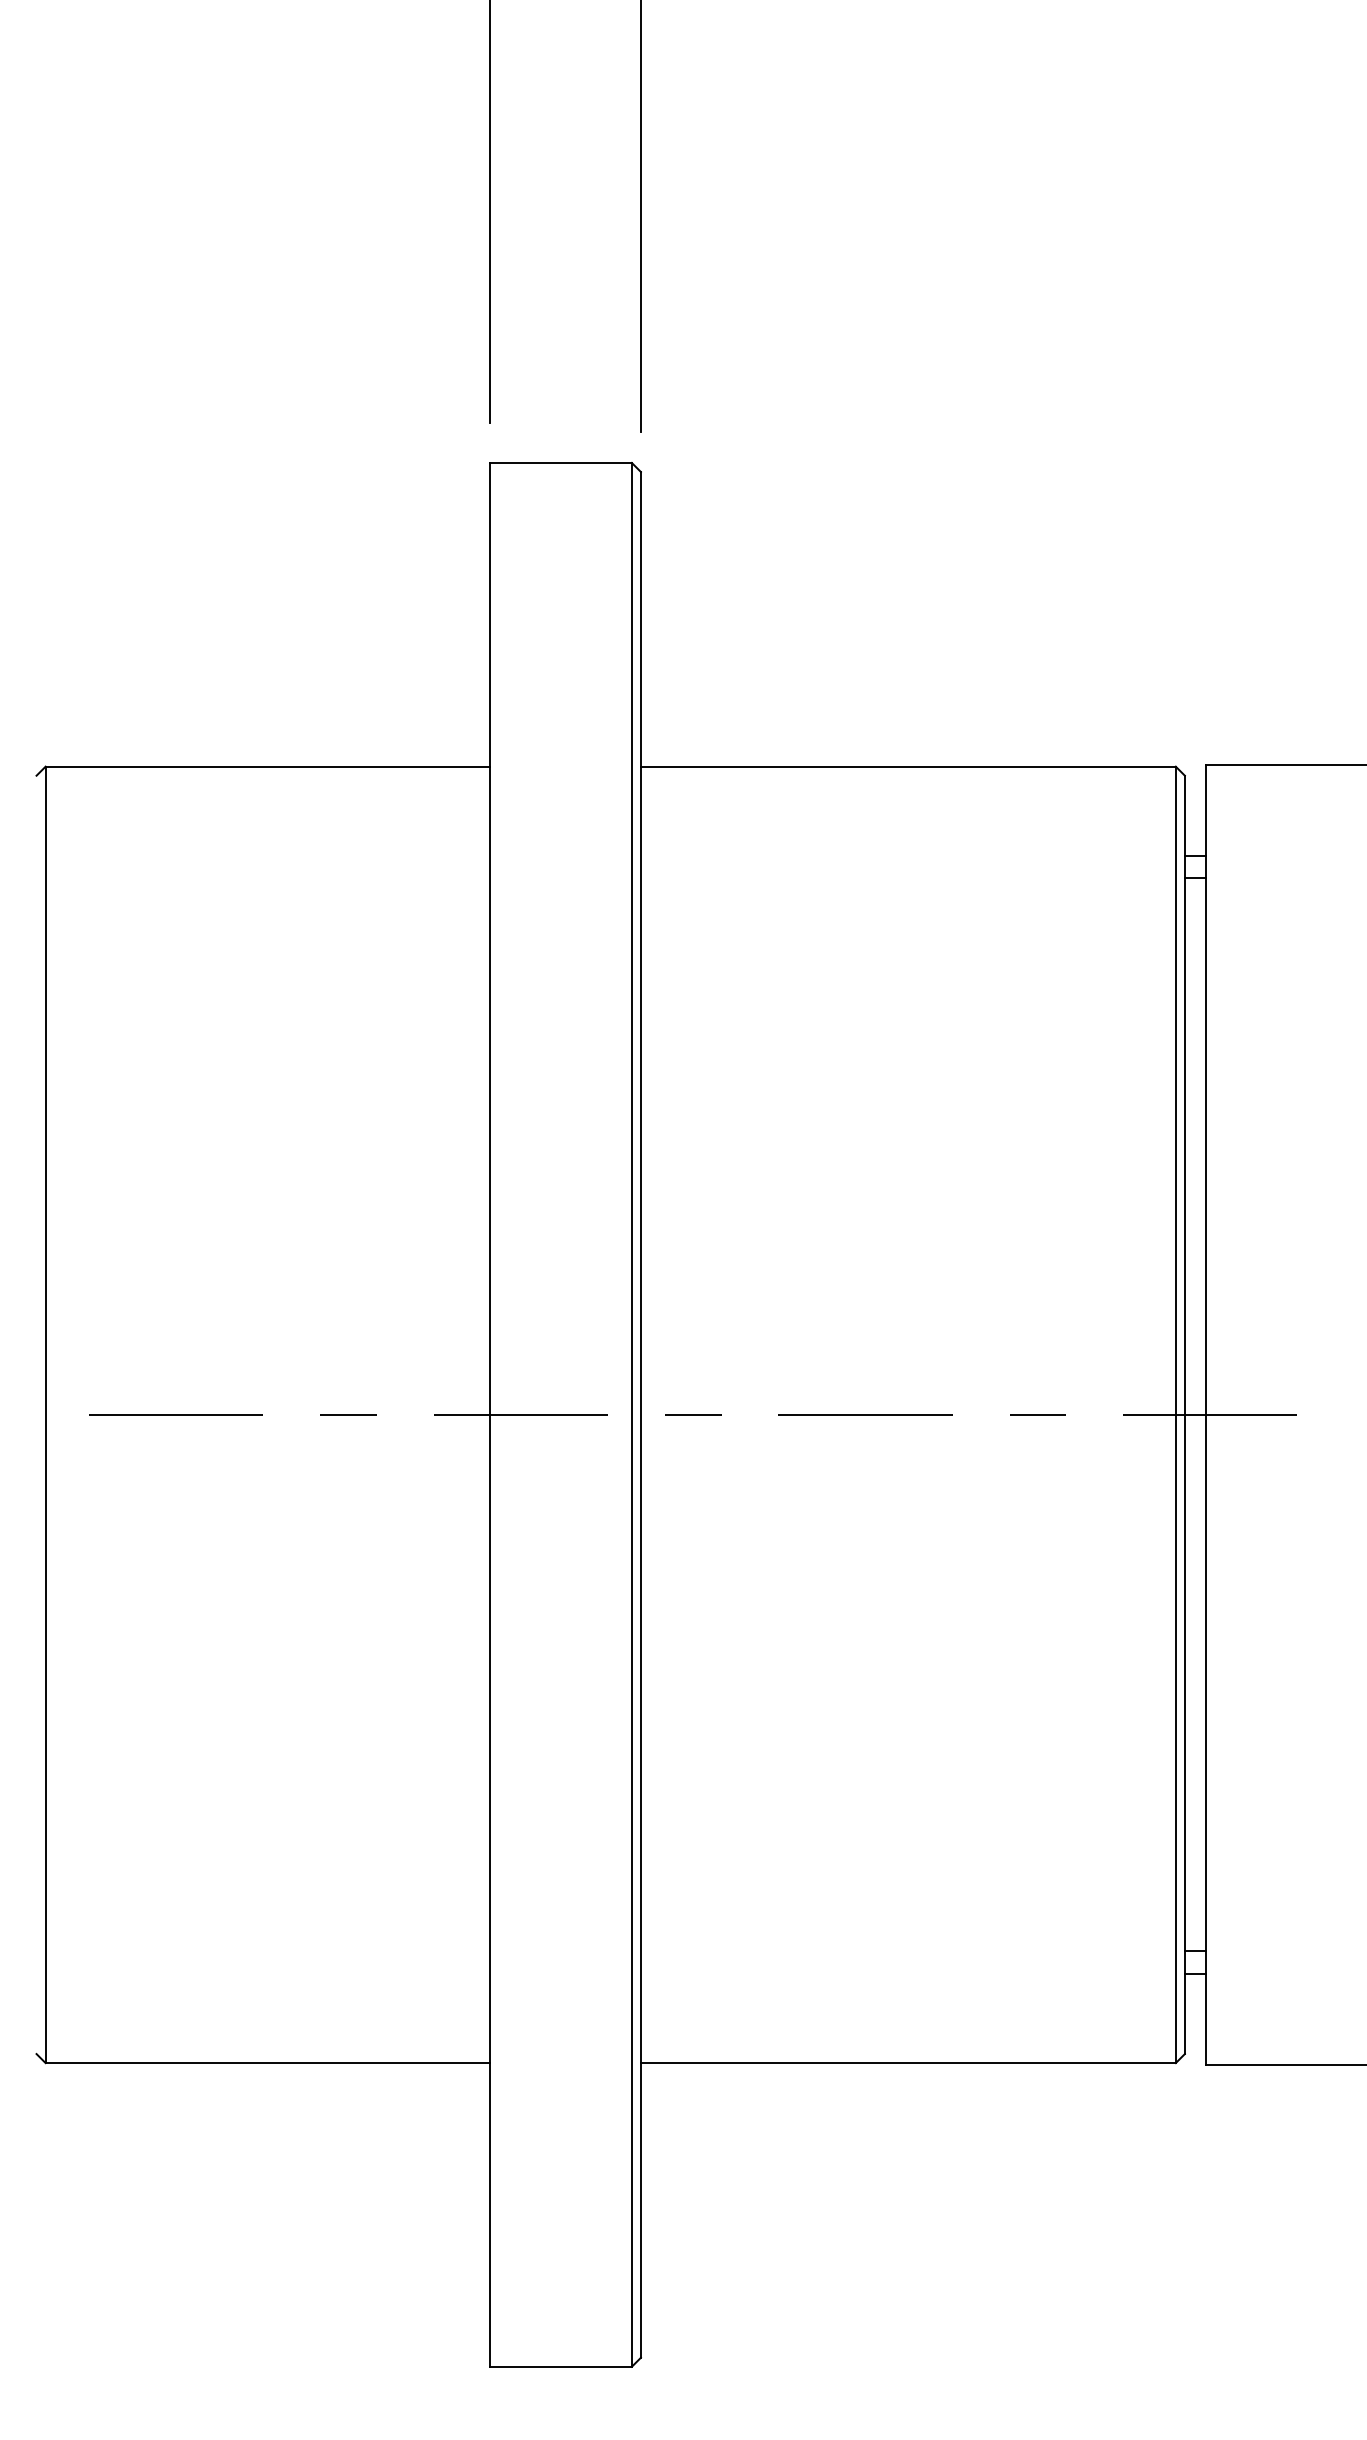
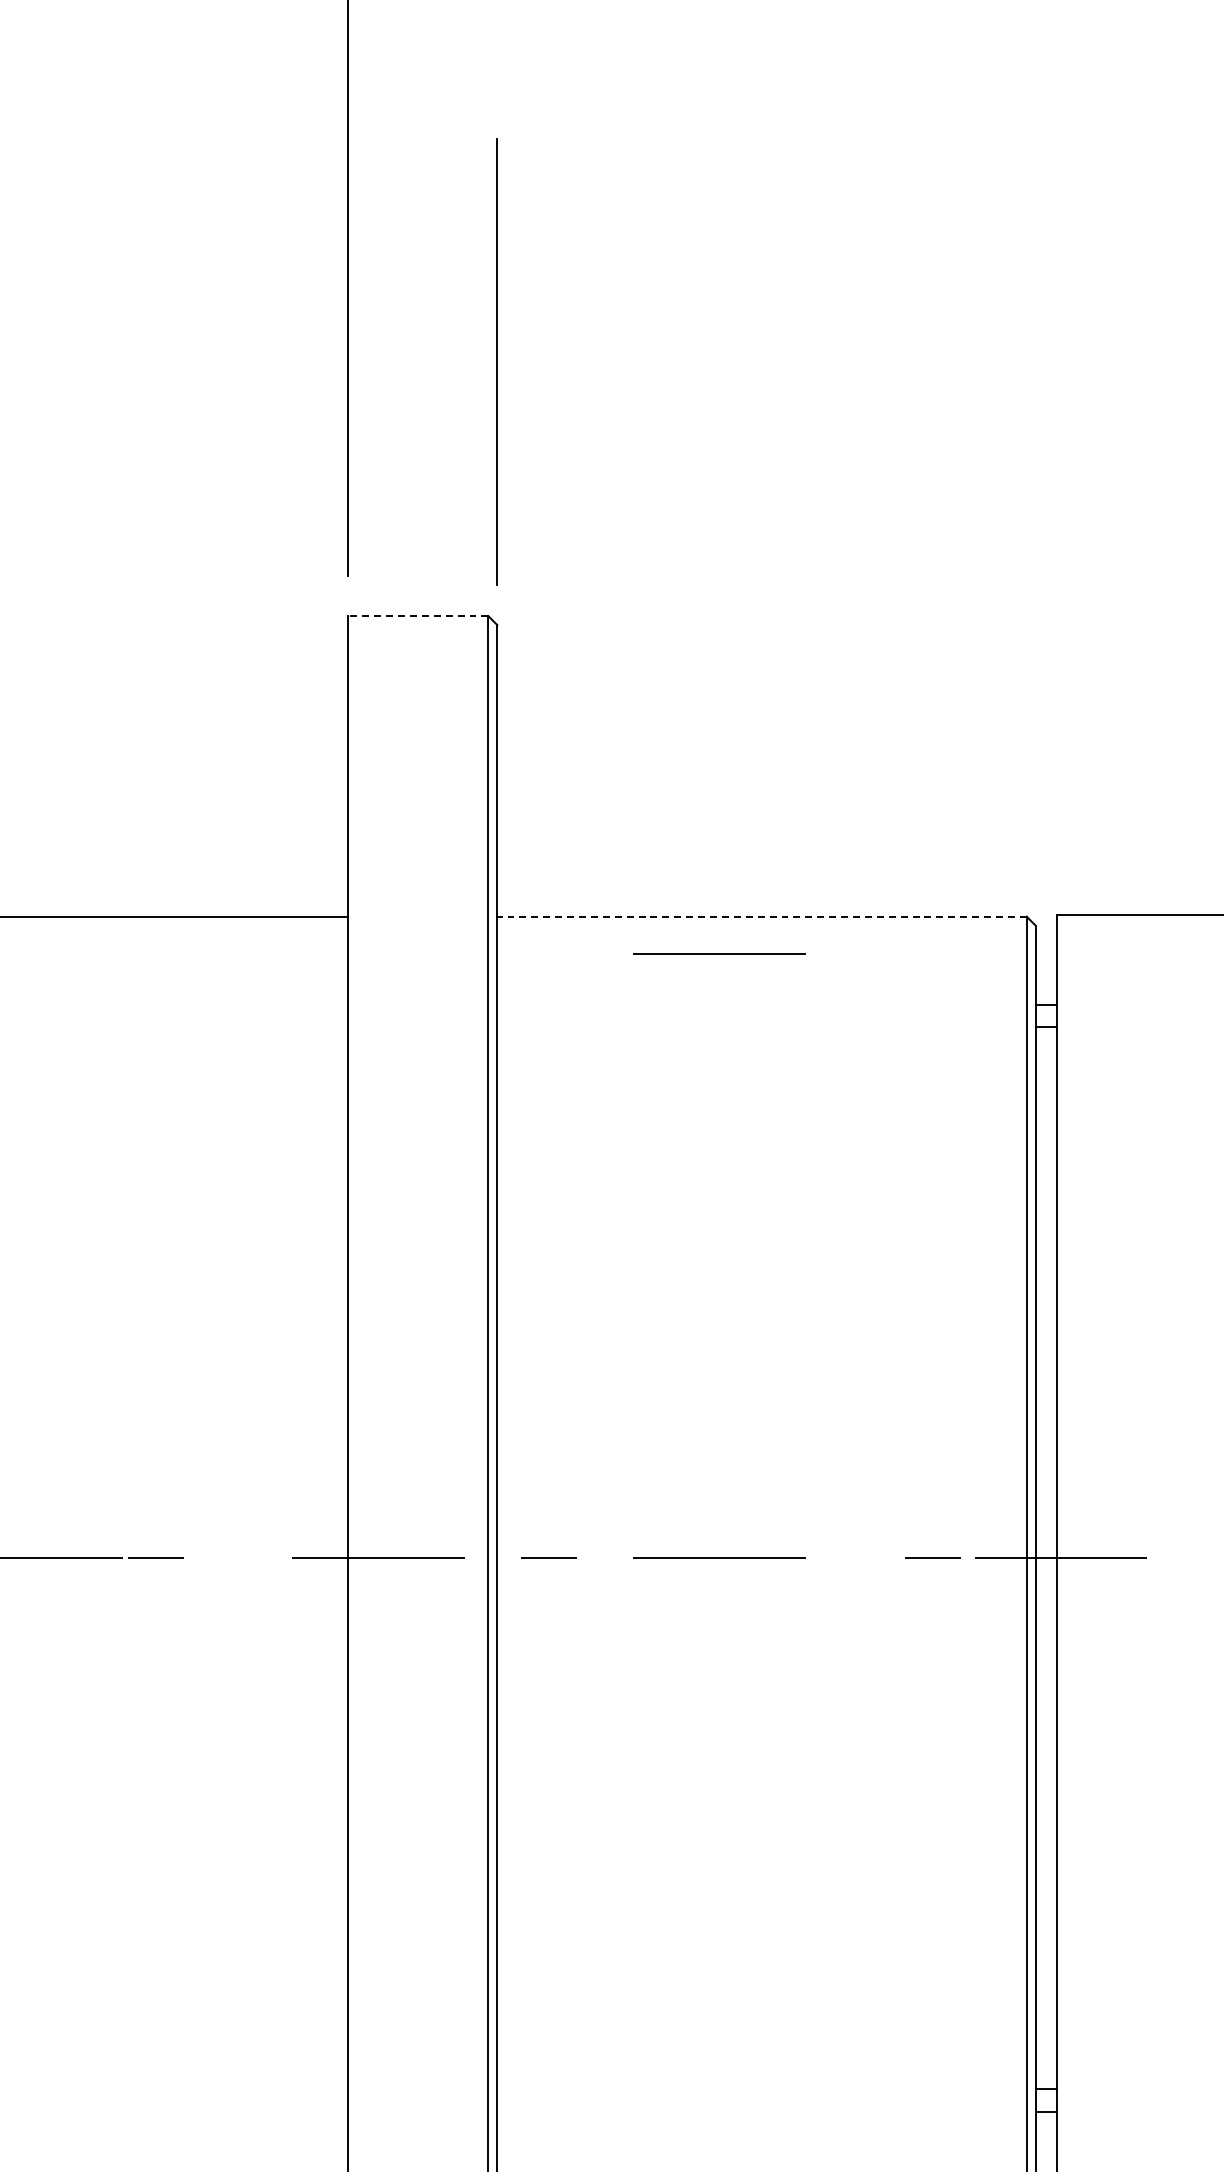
line: (560, 462) -> (417, 615), solid -> dashed
line: (907, 766) -> (761, 916), solid -> dashed
line: (865, 803) -> (719, 953), added
line: (348, 1414) -> (156, 1557), moved
line: (1037, 1414) -> (932, 1557), moved

